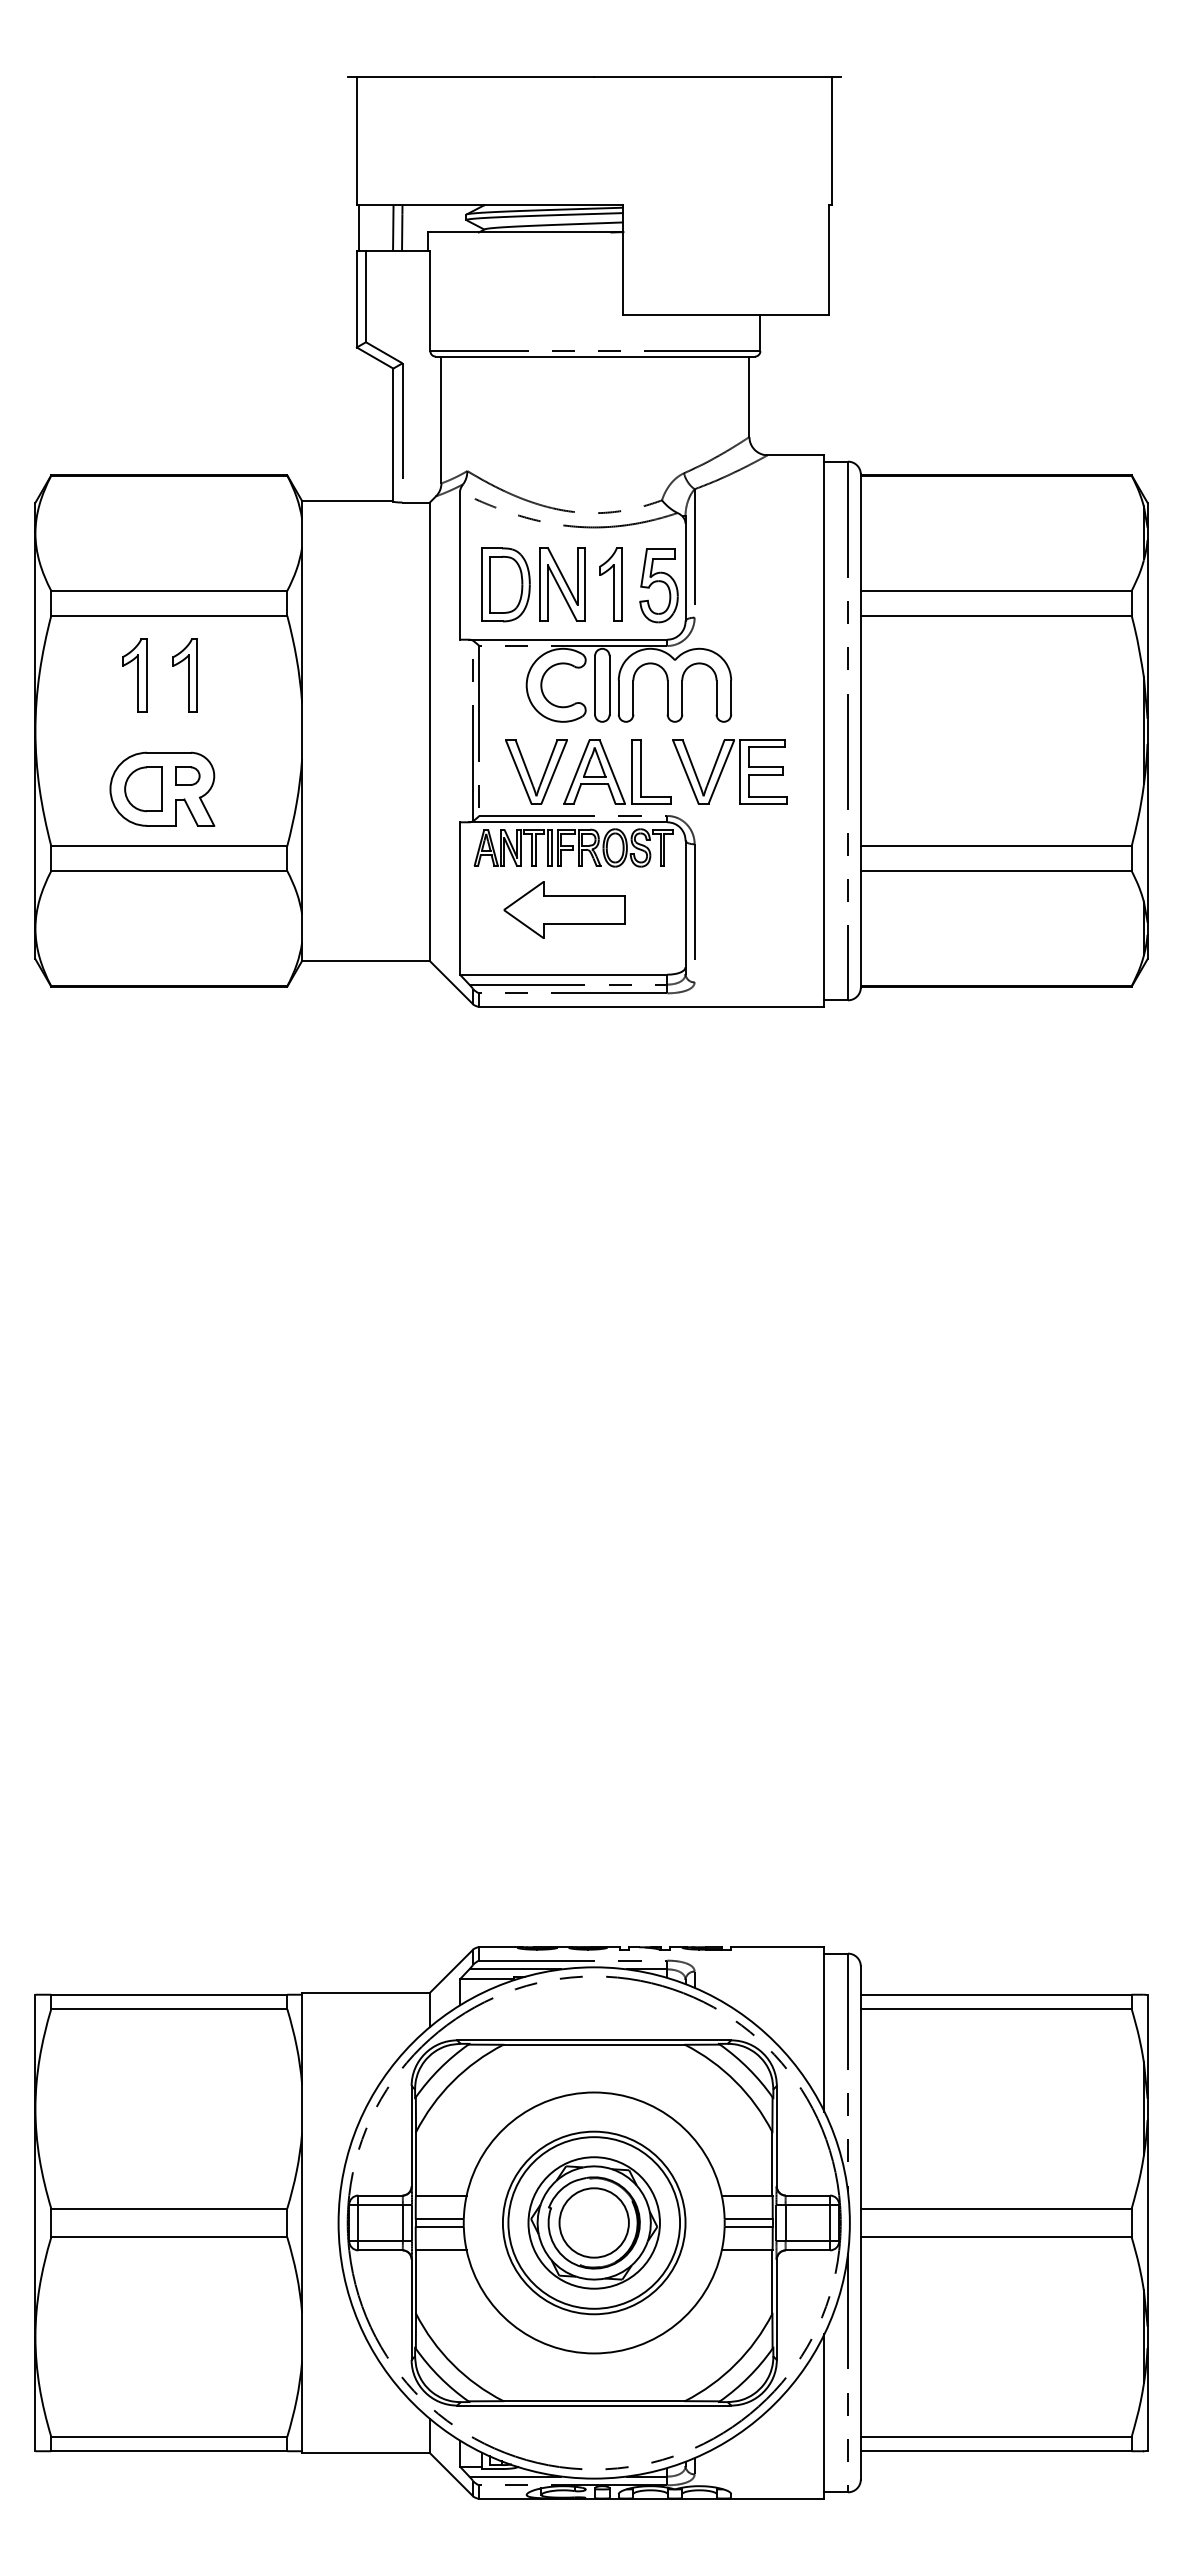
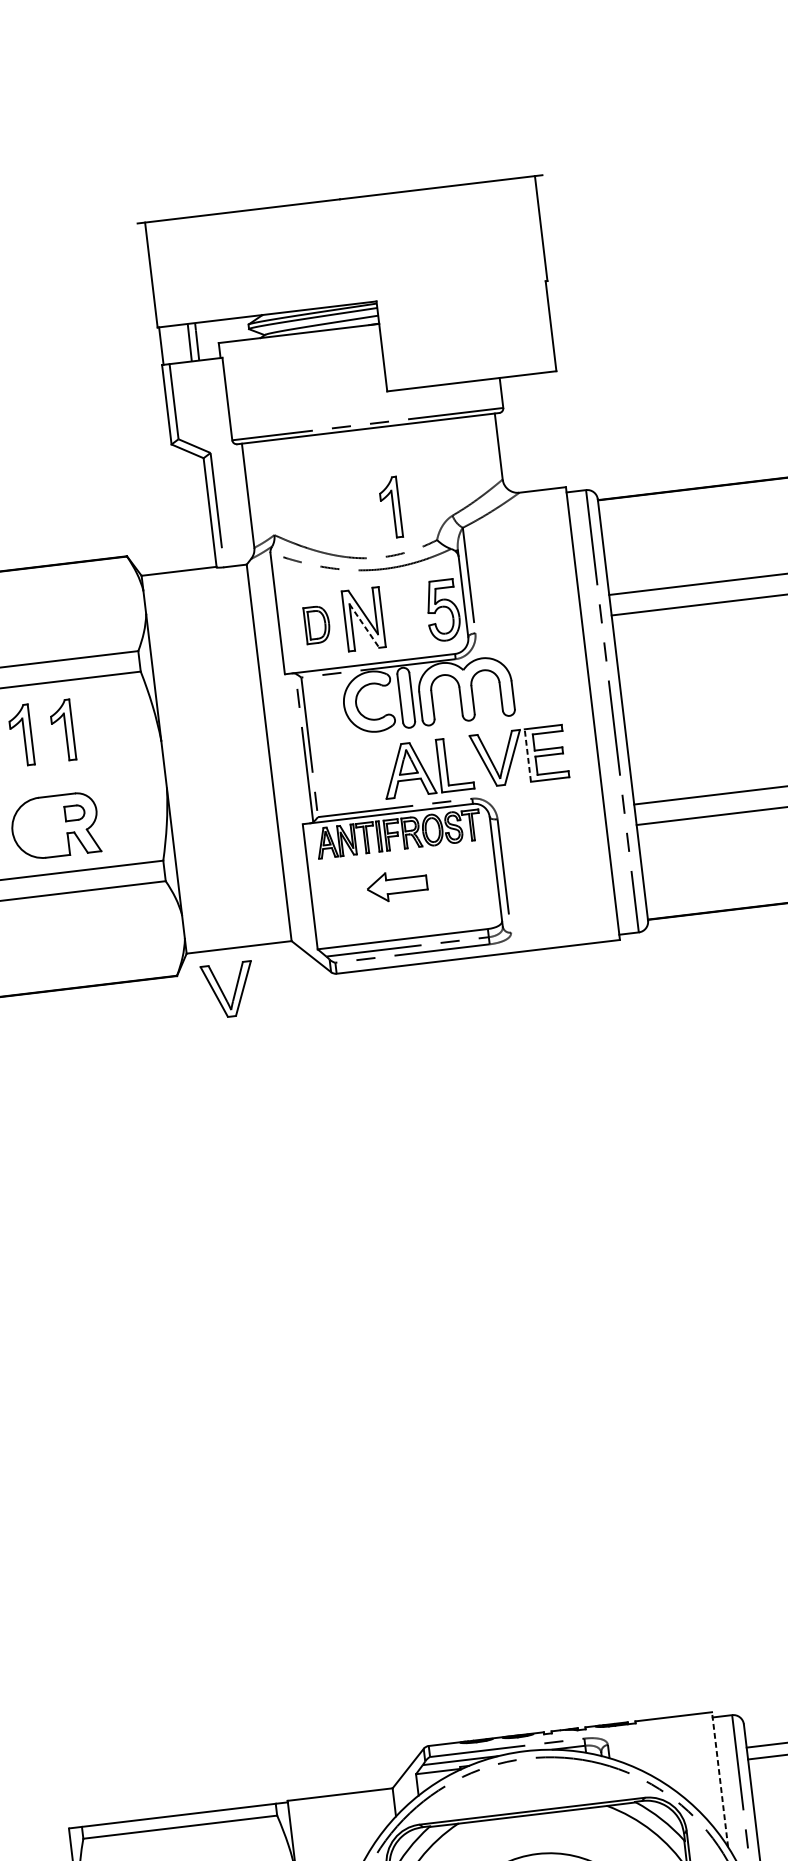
part: (505, 584) -> (316, 624), size x0.6
part: (610, 584) -> (390, 507), moved
line: (562, 593) -> (364, 626), solid -> dashed
line: (740, 772) -> (528, 755), solid -> dashed
part: (529, 773) -> (223, 992), moved
part: (143, 789) -> (39, 828), removed
part: (564, 909) -> (397, 885), size x0.6
line: (824, 2028) -> (720, 1778), solid -> dashed

